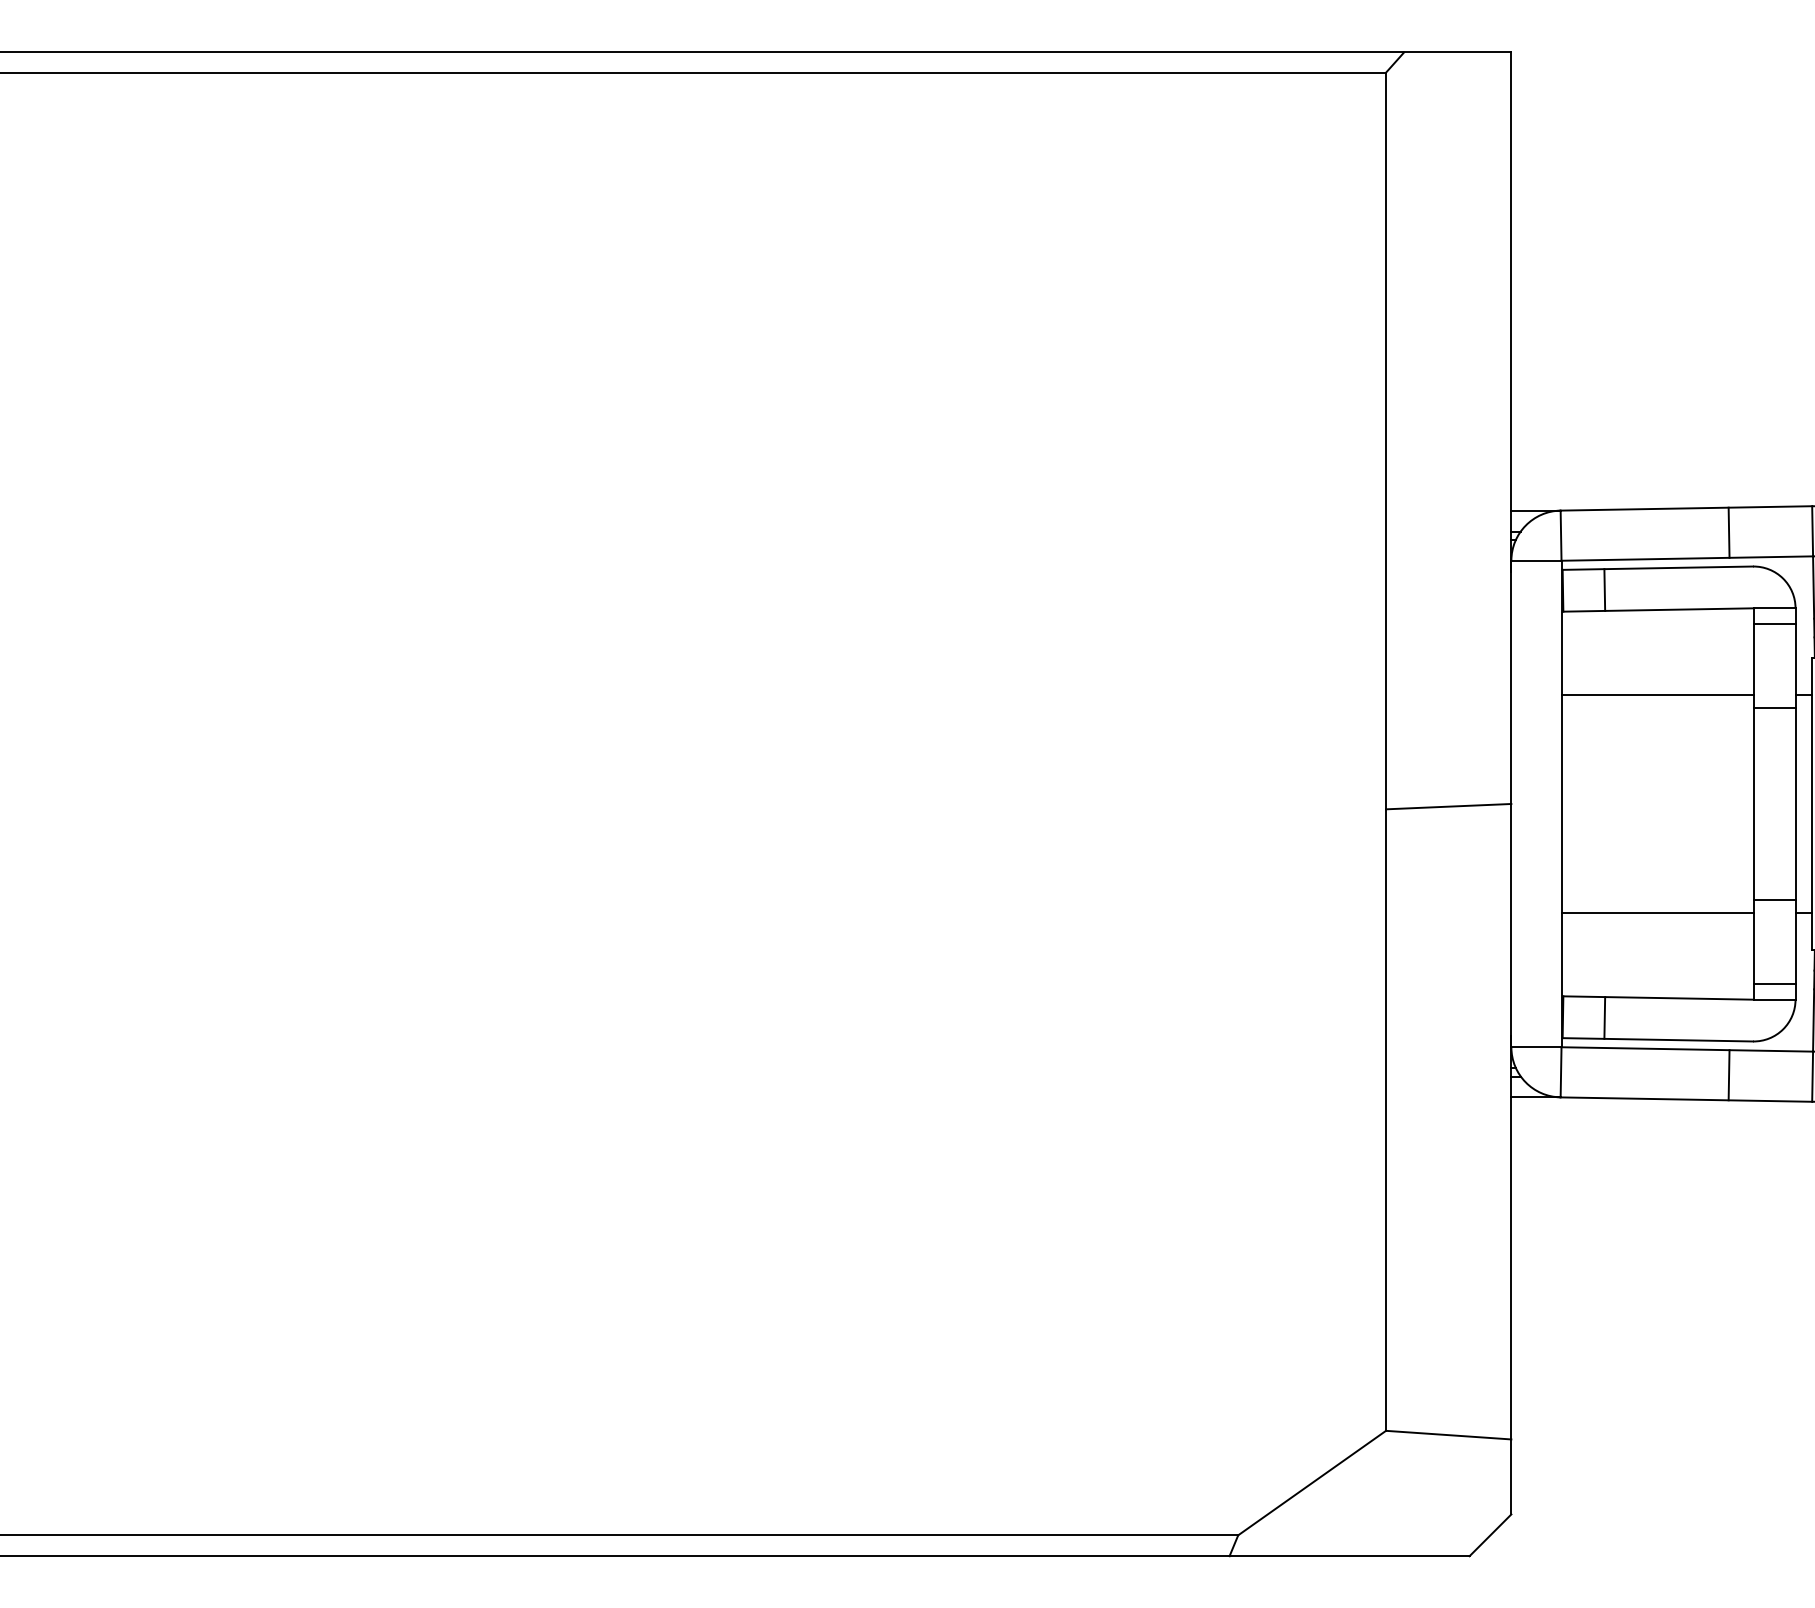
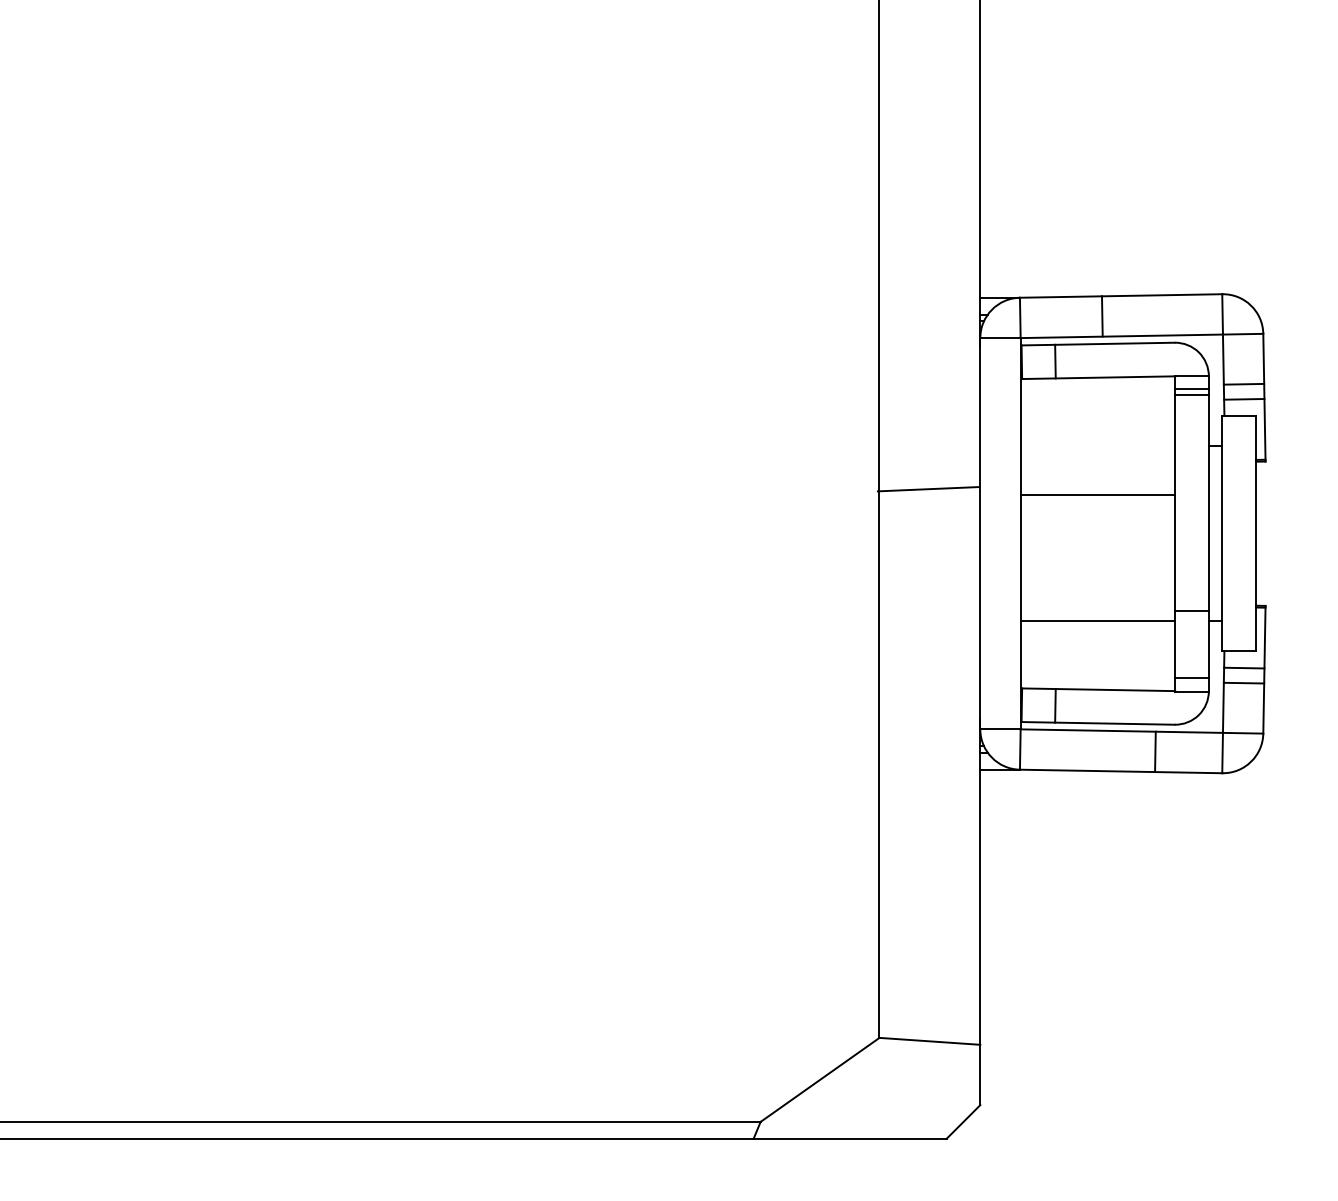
line: (1728, 532) -> (1101, 316), moved
line: (1657, 695) -> (1097, 495), moved
line: (1774, 707) -> (1191, 394), moved
line: (1448, 806) -> (928, 489), moved

